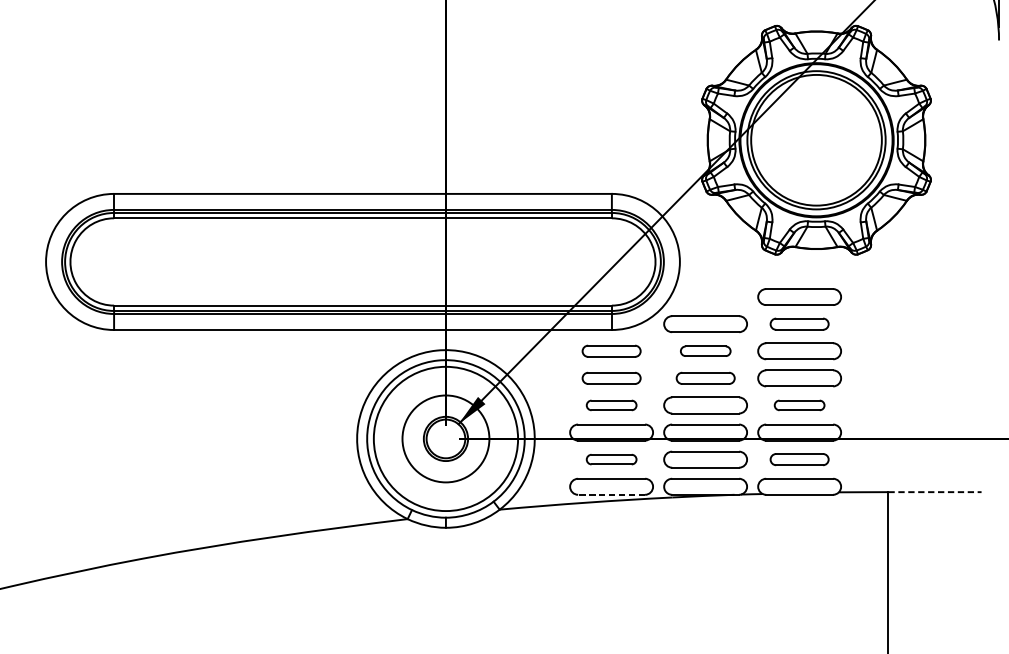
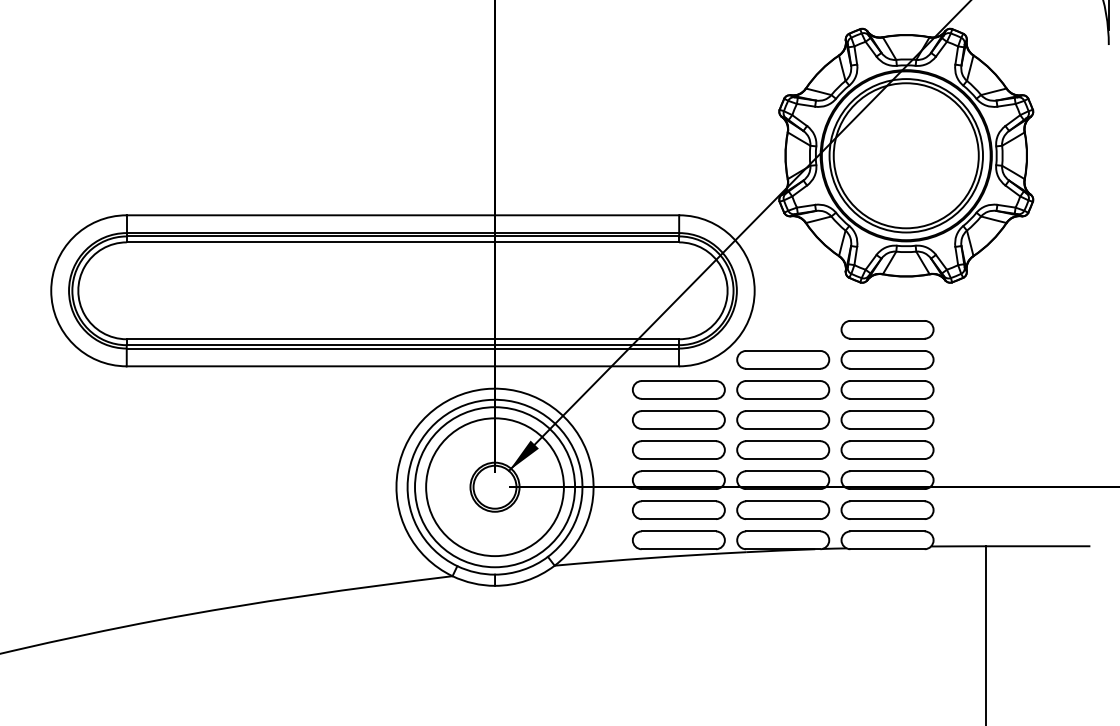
part: (799, 323) -> (887, 359), size x1.43
part: (611, 350) -> (678, 389), size x1.43
part: (705, 350) -> (783, 389), size x1.67
part: (611, 377) -> (678, 419), size x1.43
part: (705, 377) -> (783, 419), size x1.43
part: (611, 404) -> (678, 449), size x1.67
part: (799, 404) -> (887, 449), size x1.67
circle: (445, 439) -> (494, 487), size x1.43
part: (611, 459) -> (678, 509), size x1.67
part: (799, 459) -> (887, 509), size x1.43
line: (934, 492) -> (1037, 546), dashed -> solid
line: (611, 495) -> (678, 549), dashed -> solid

